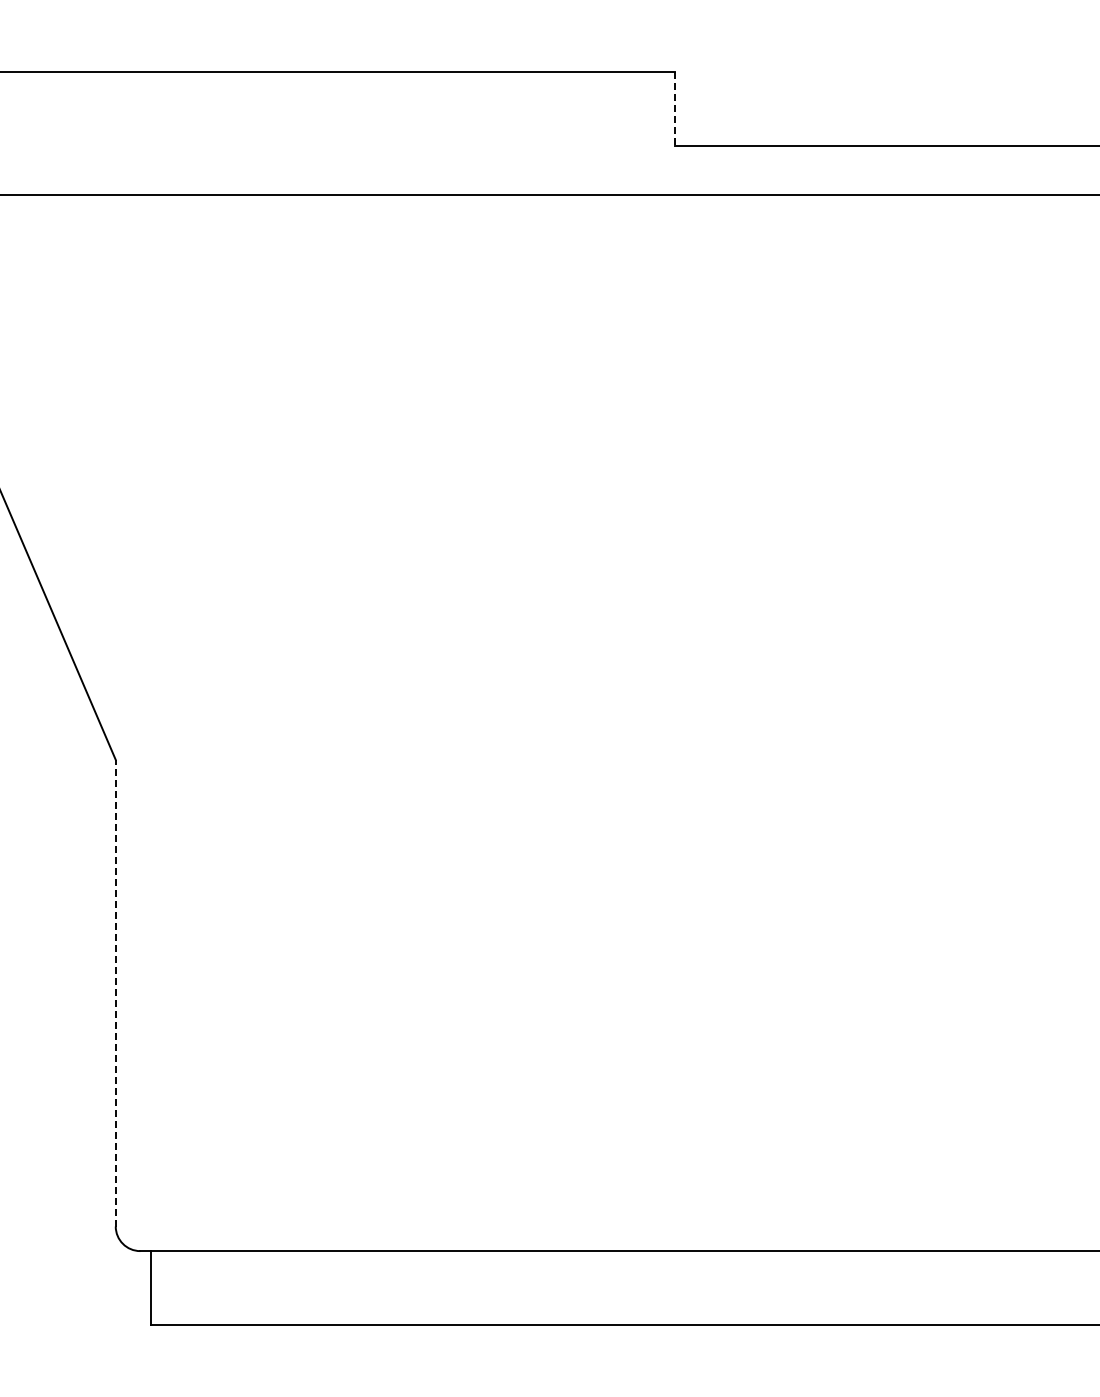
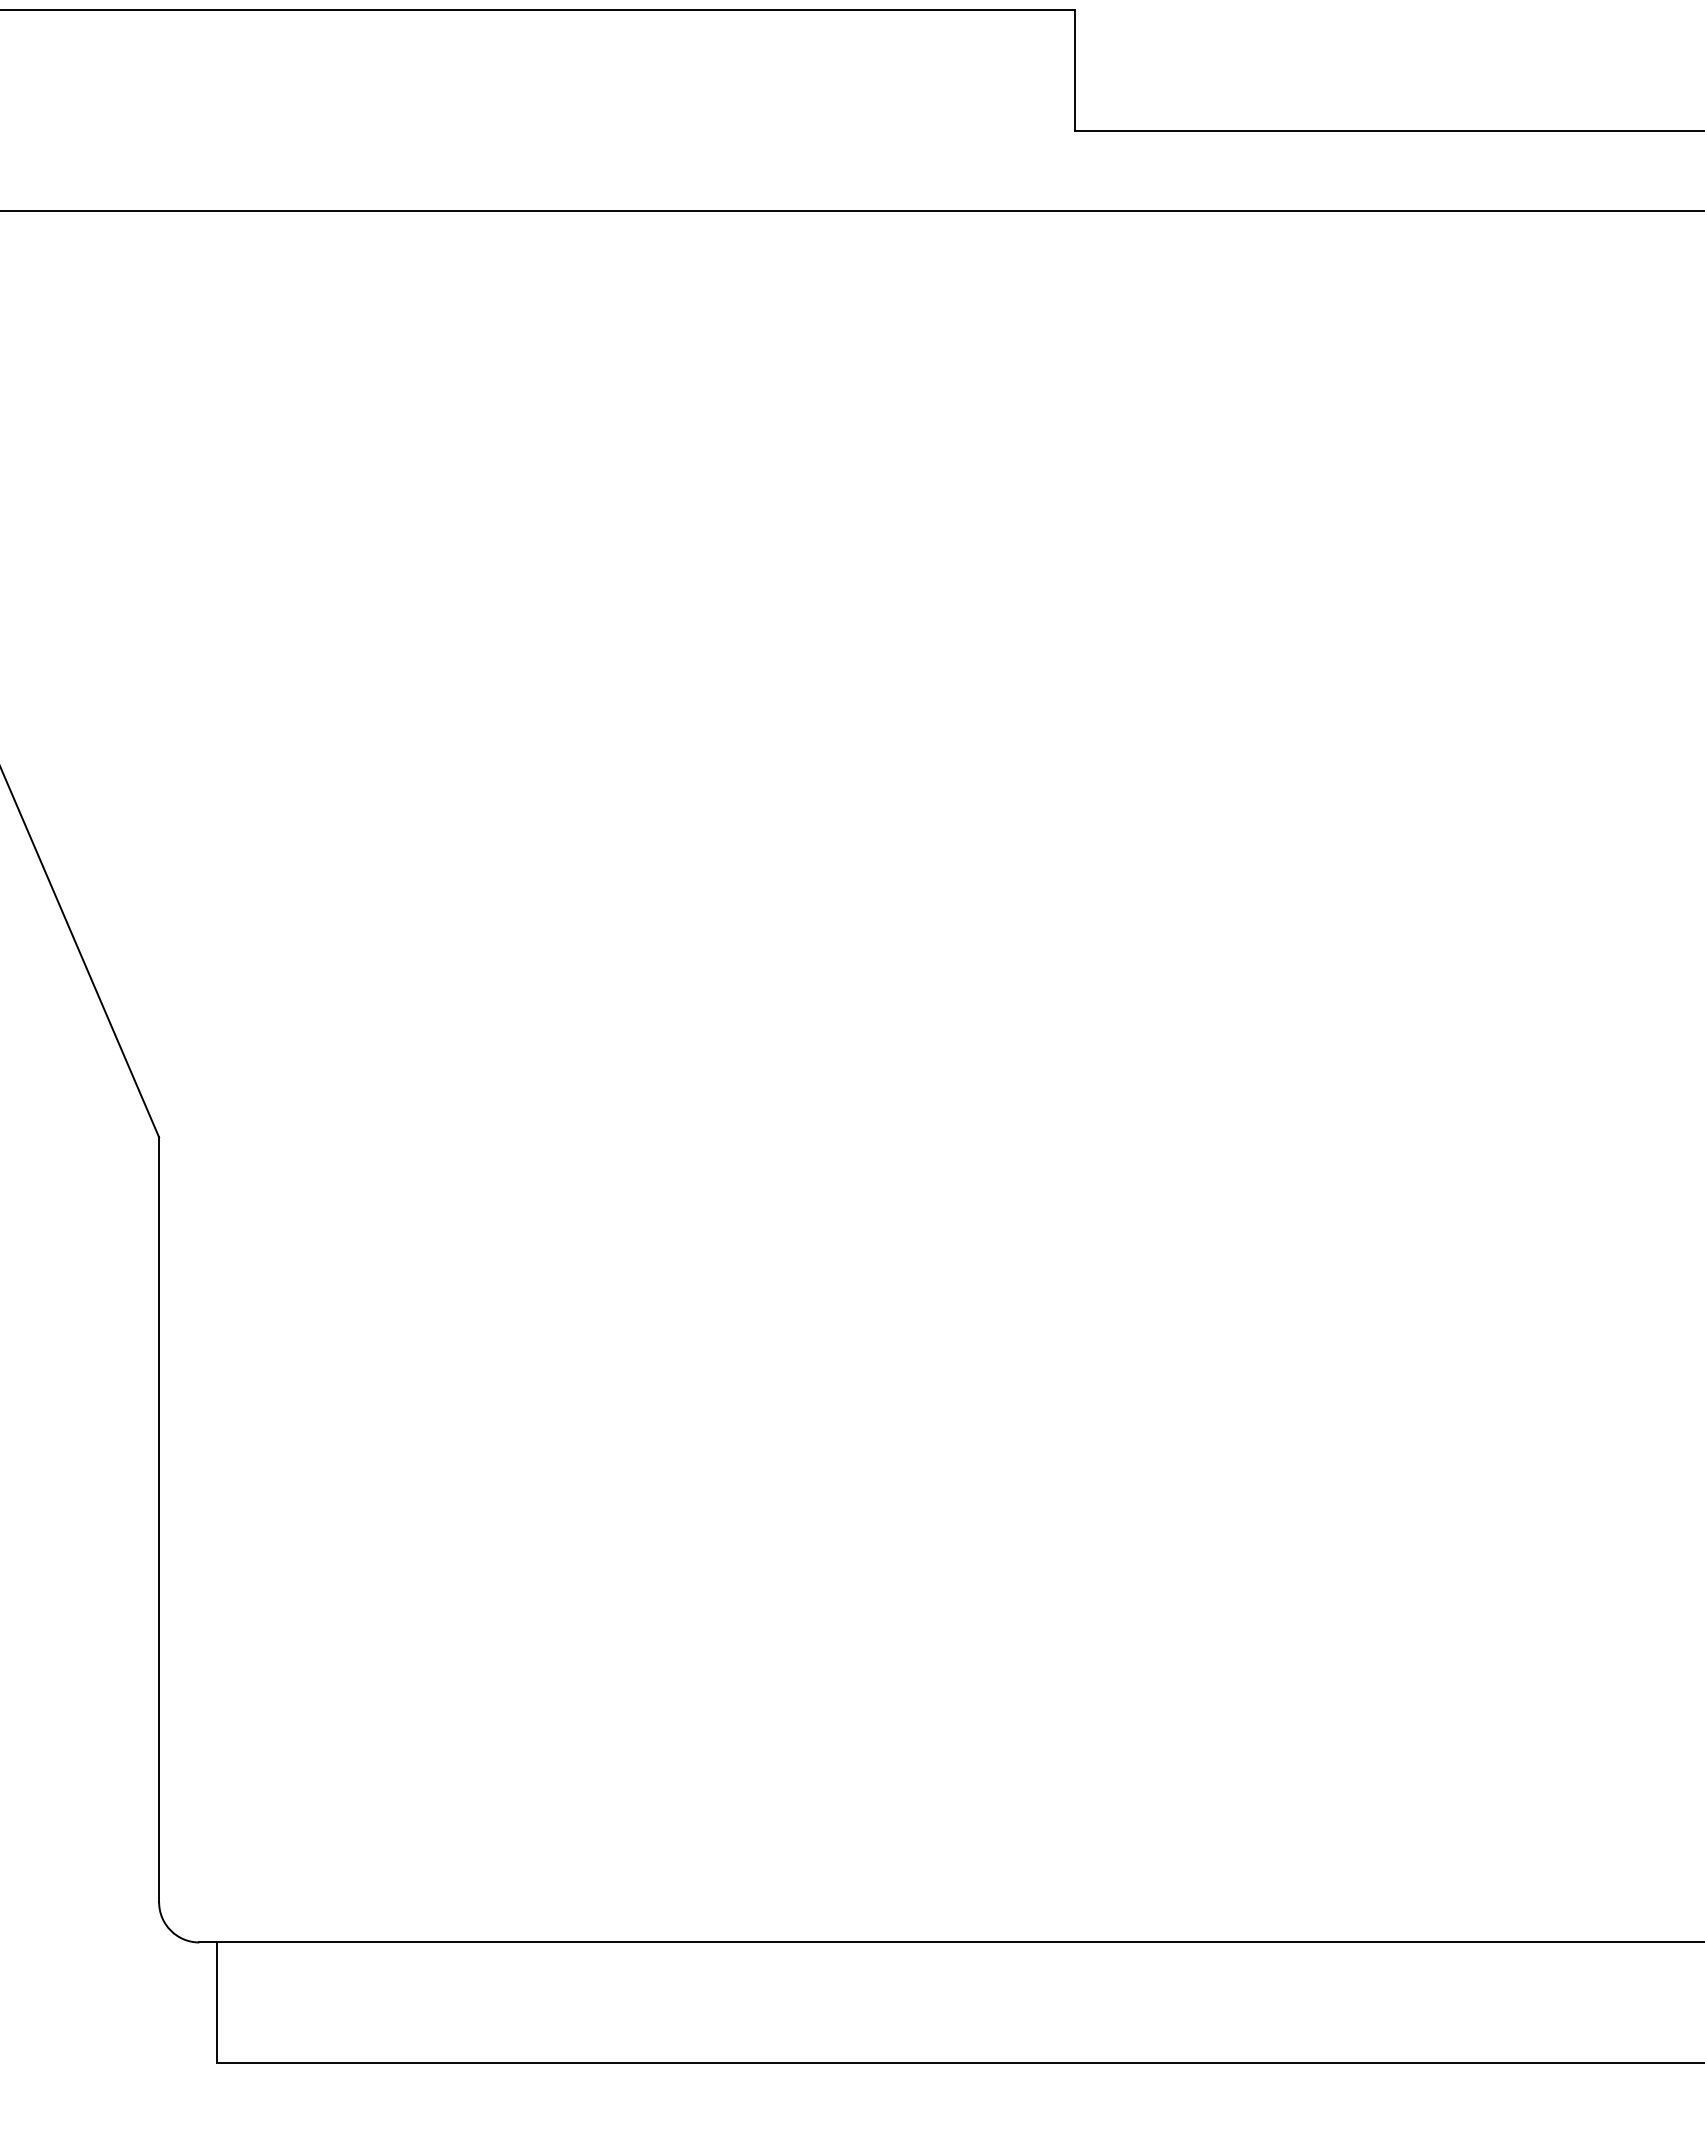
line: (674, 109) -> (1074, 71), dashed -> solid
line: (115, 992) -> (158, 1518), dashed -> solid

